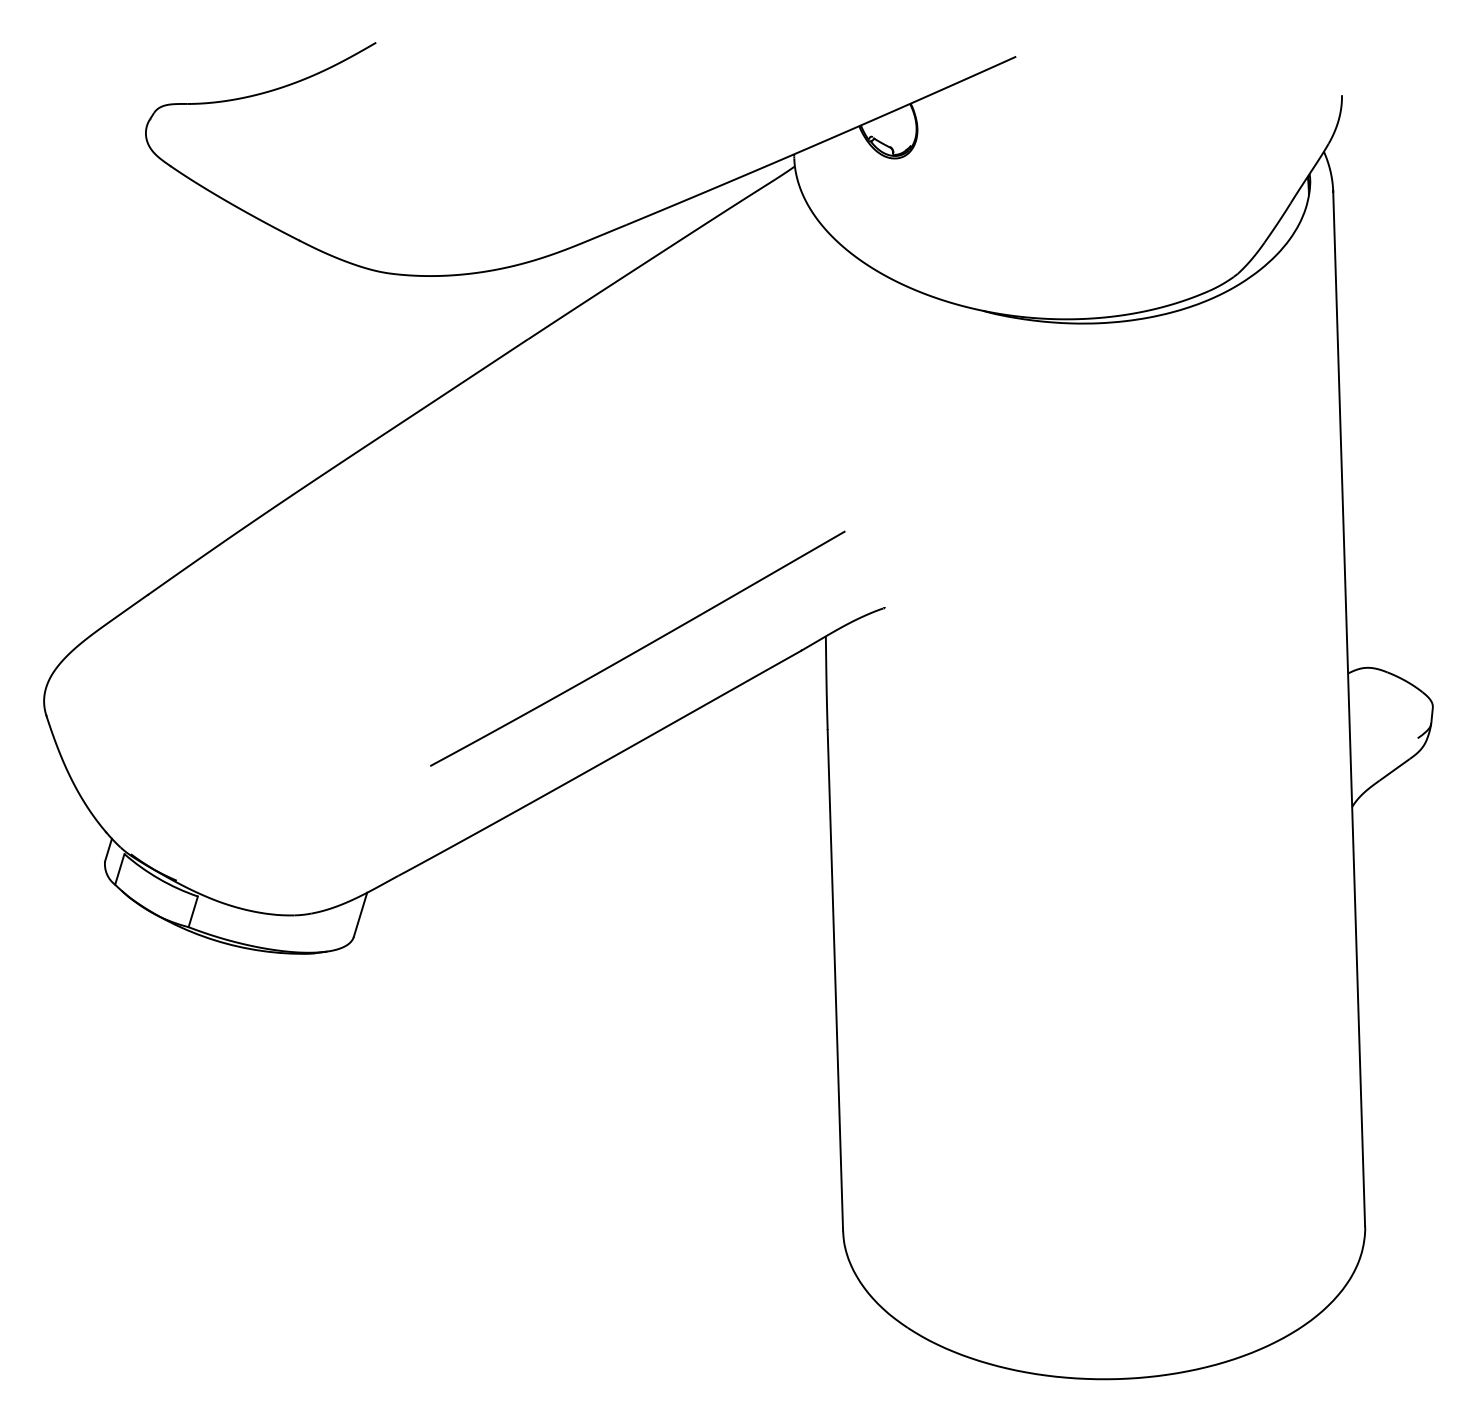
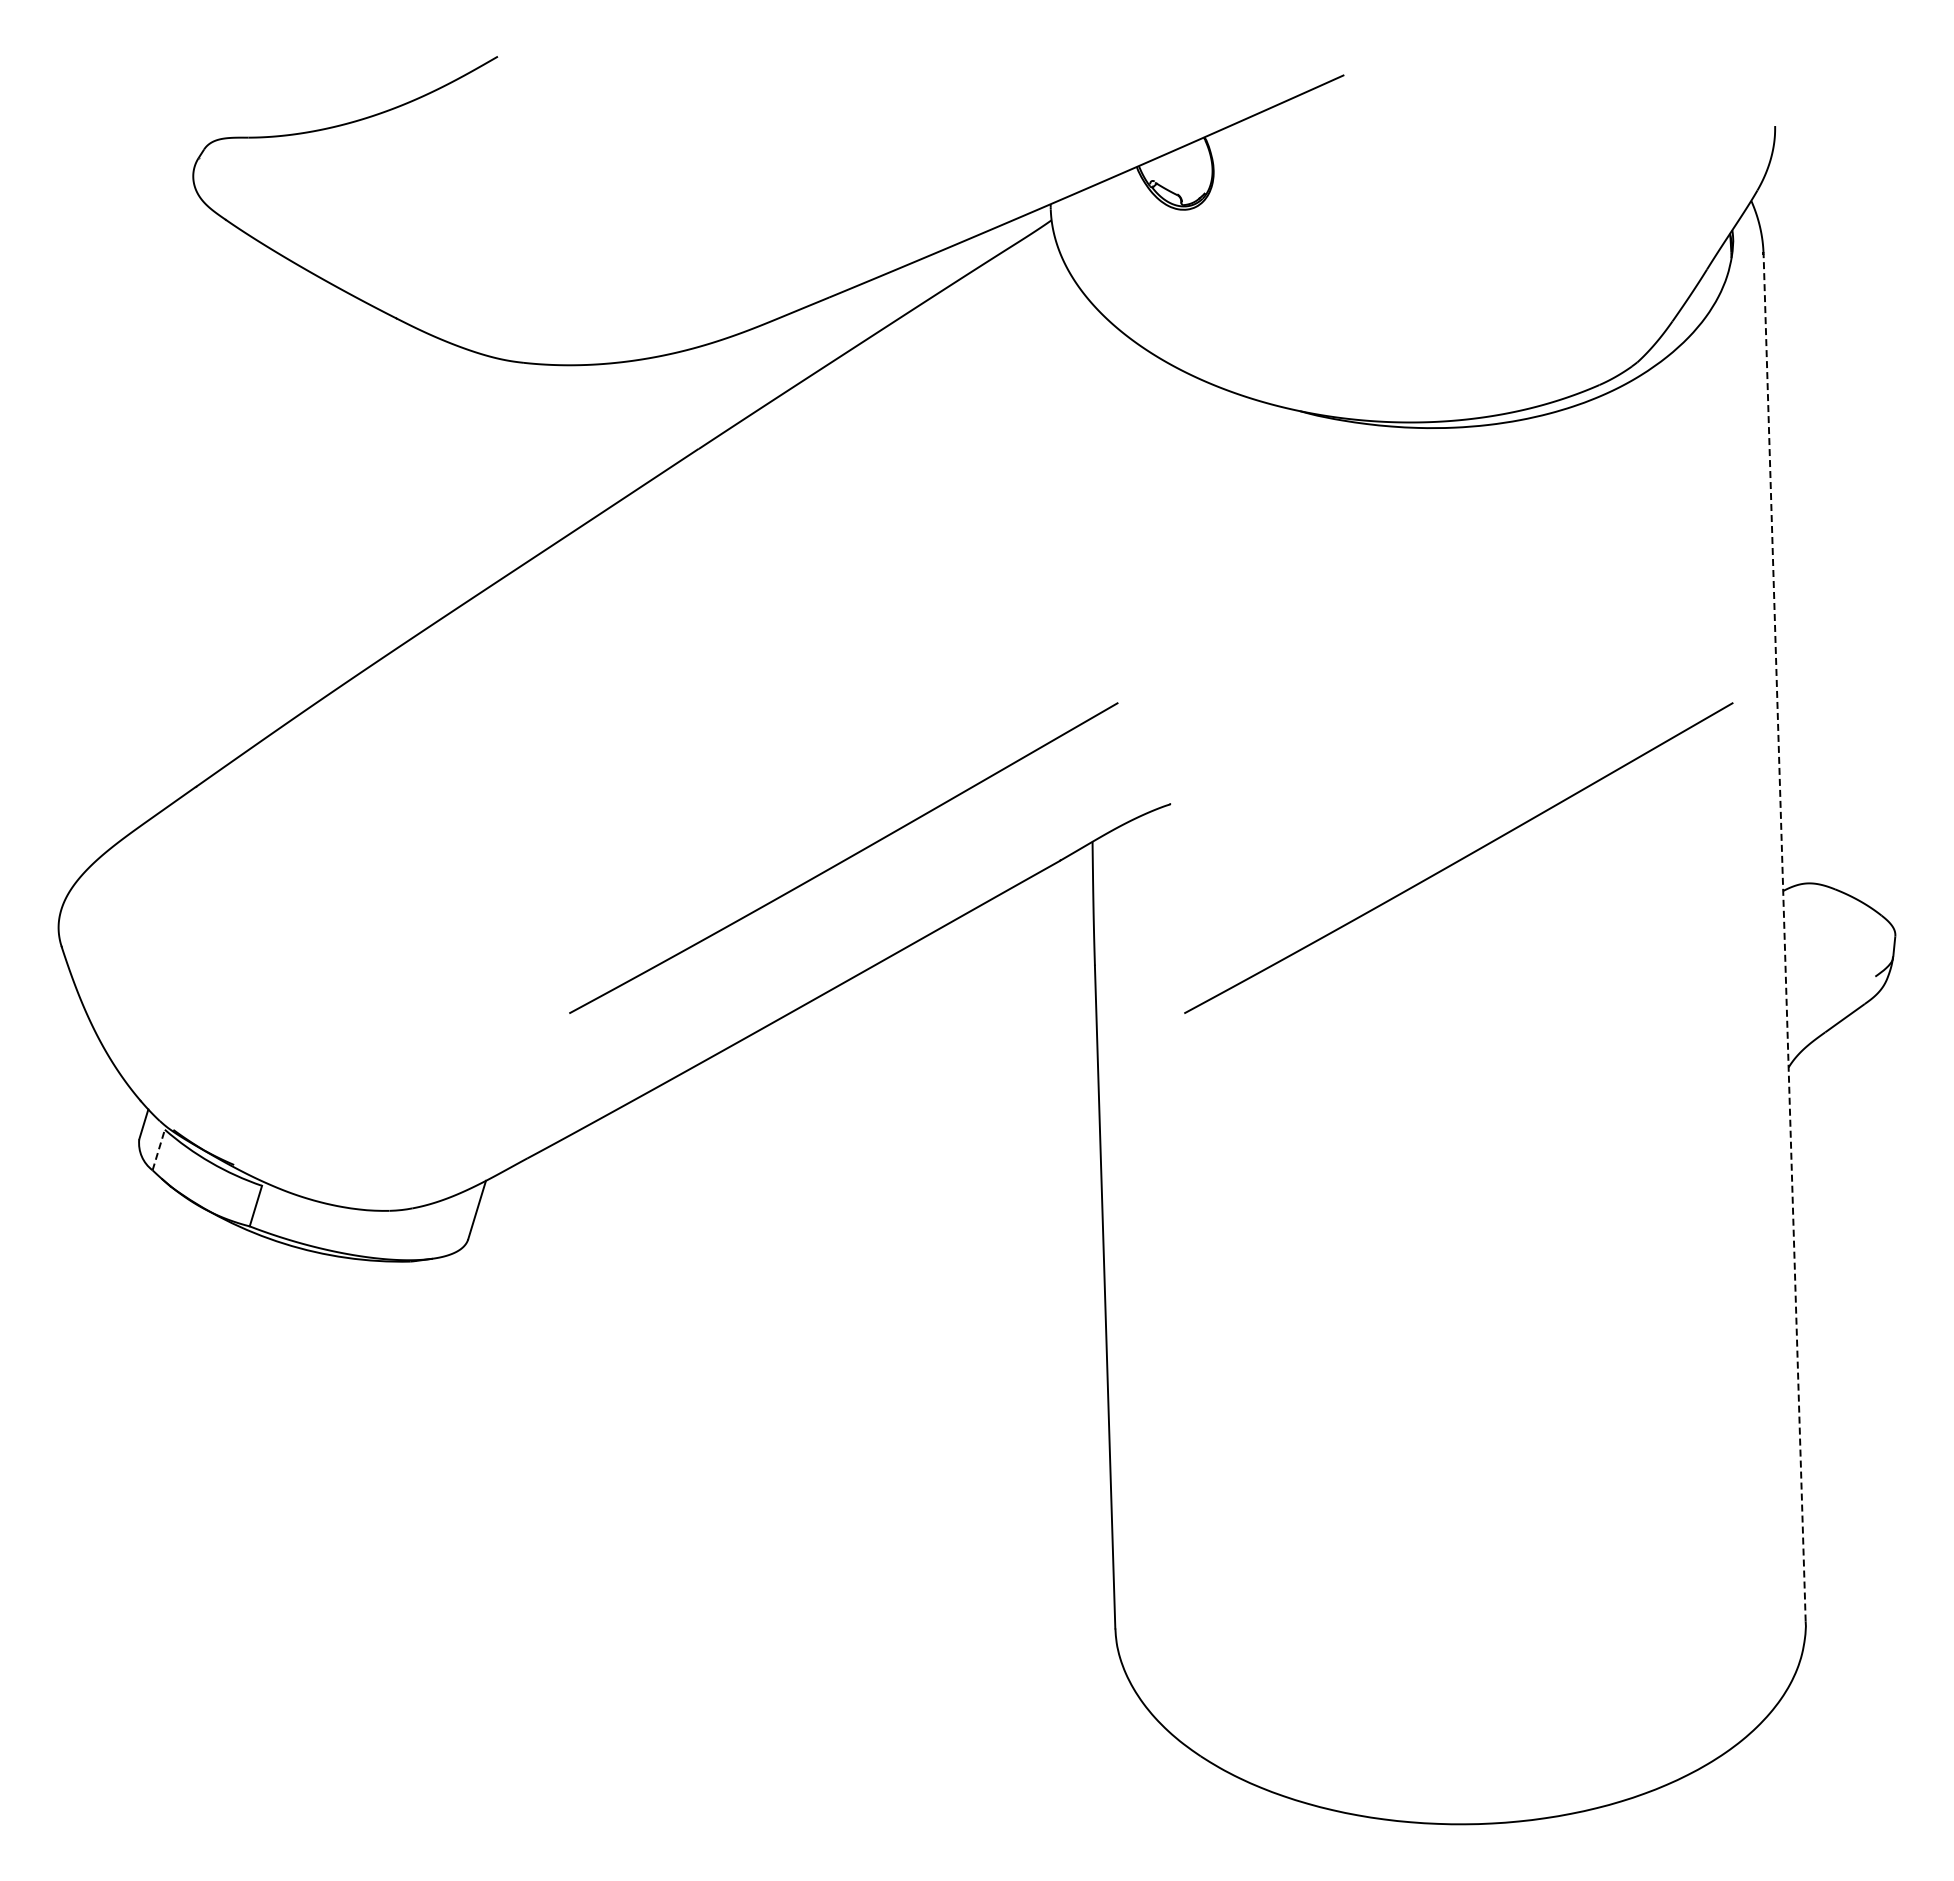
curve: (1104, 648) -> (1460, 858), added
line: (1349, 708) -> (1784, 937), solid -> dashed
line: (119, 869) -> (158, 1149), solid -> dashed

